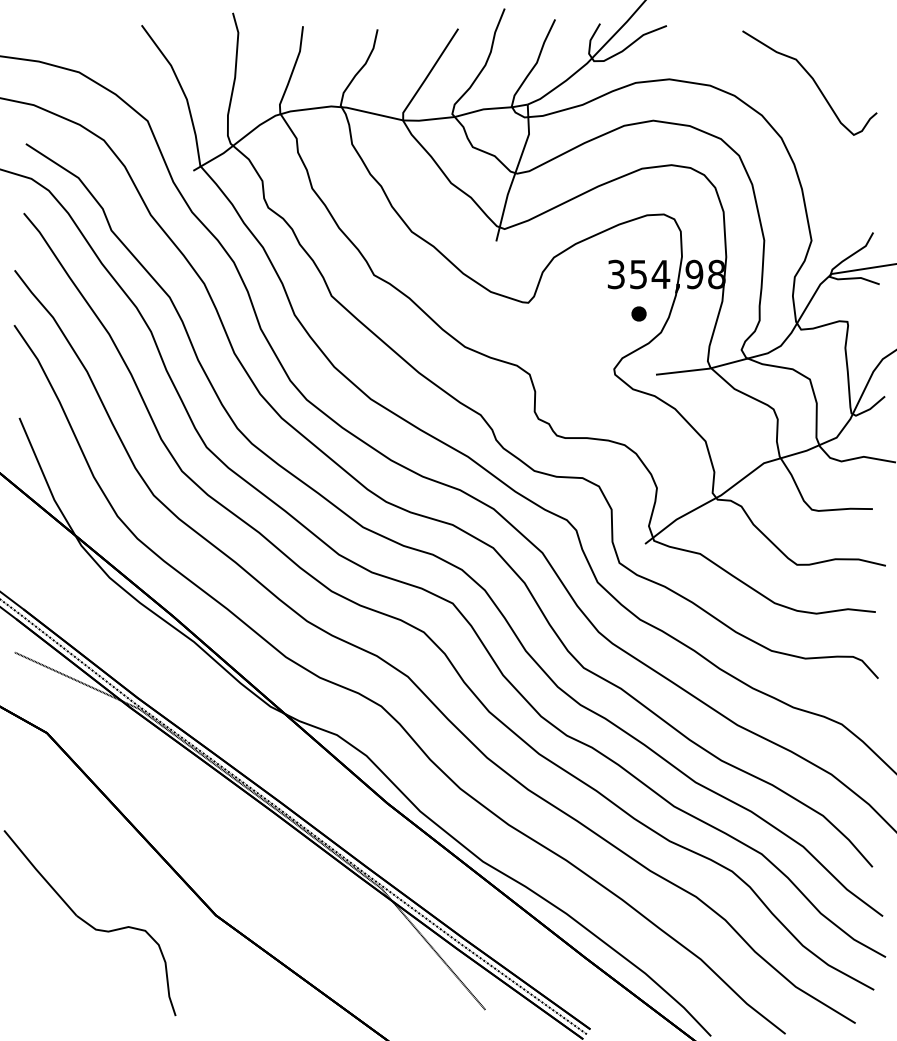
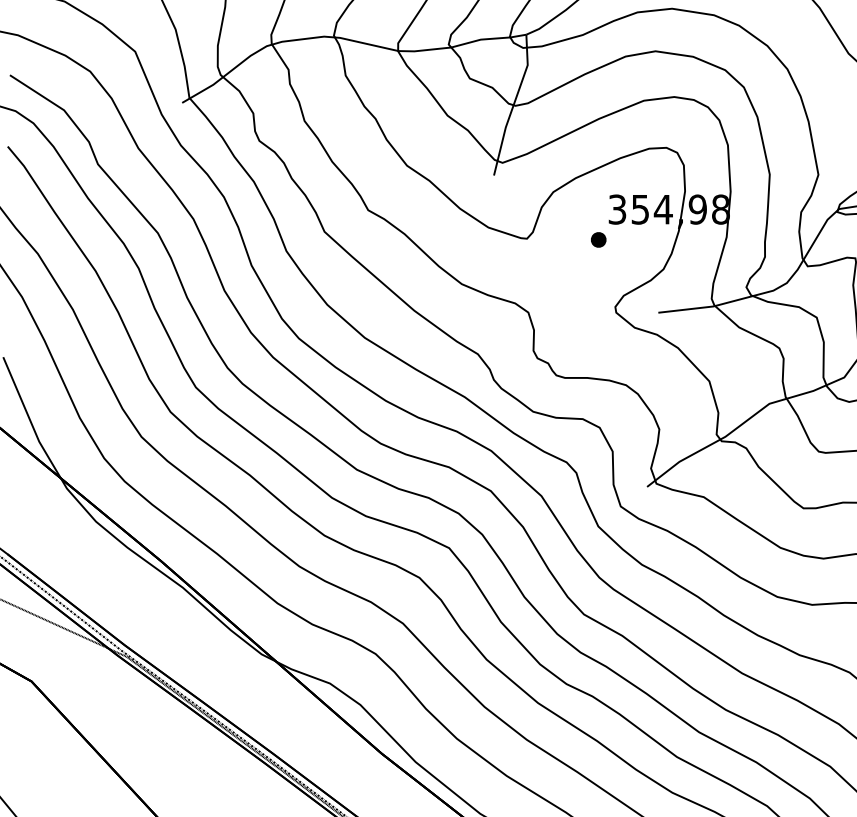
part: (638, 313) -> (598, 239), moved

